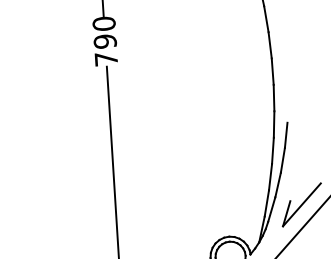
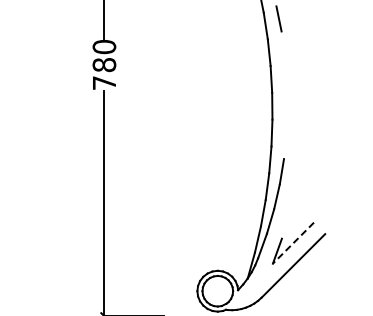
text: (105, 42) -> (104, 65), 790 -> 780
line: (302, 205) -> (293, 243), solid -> dashed

